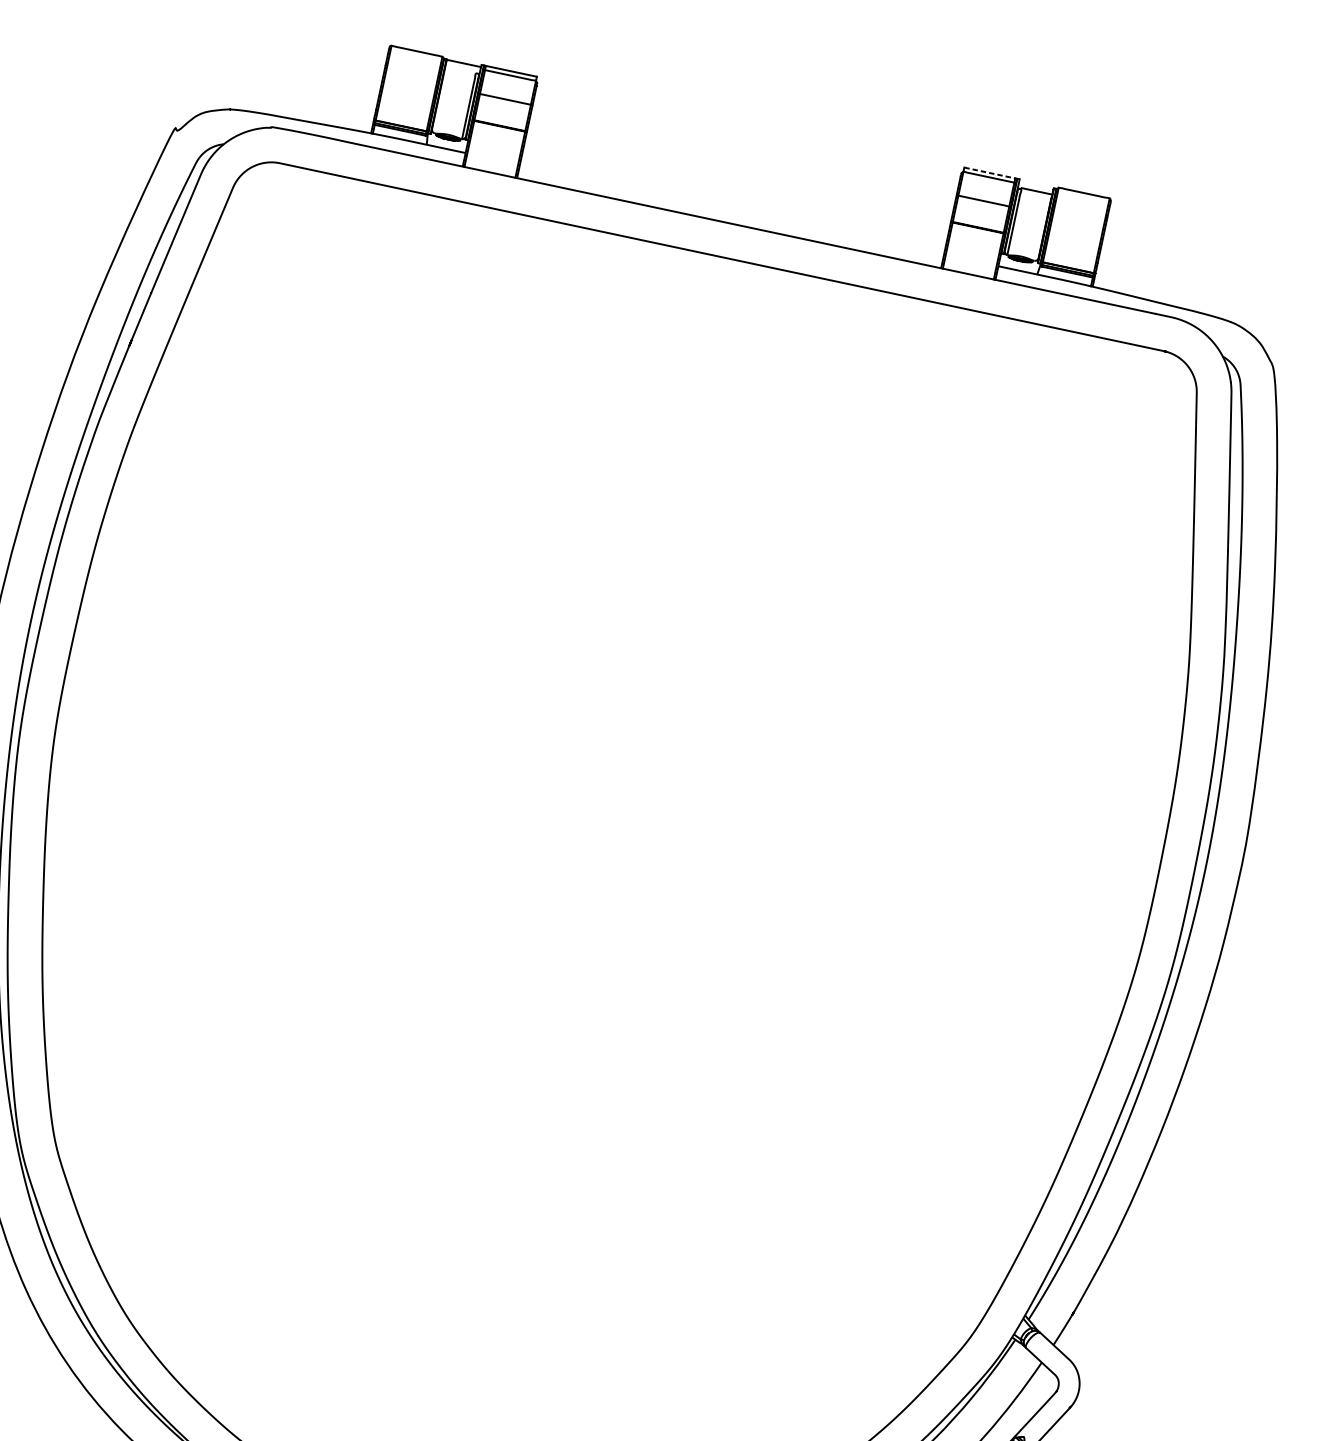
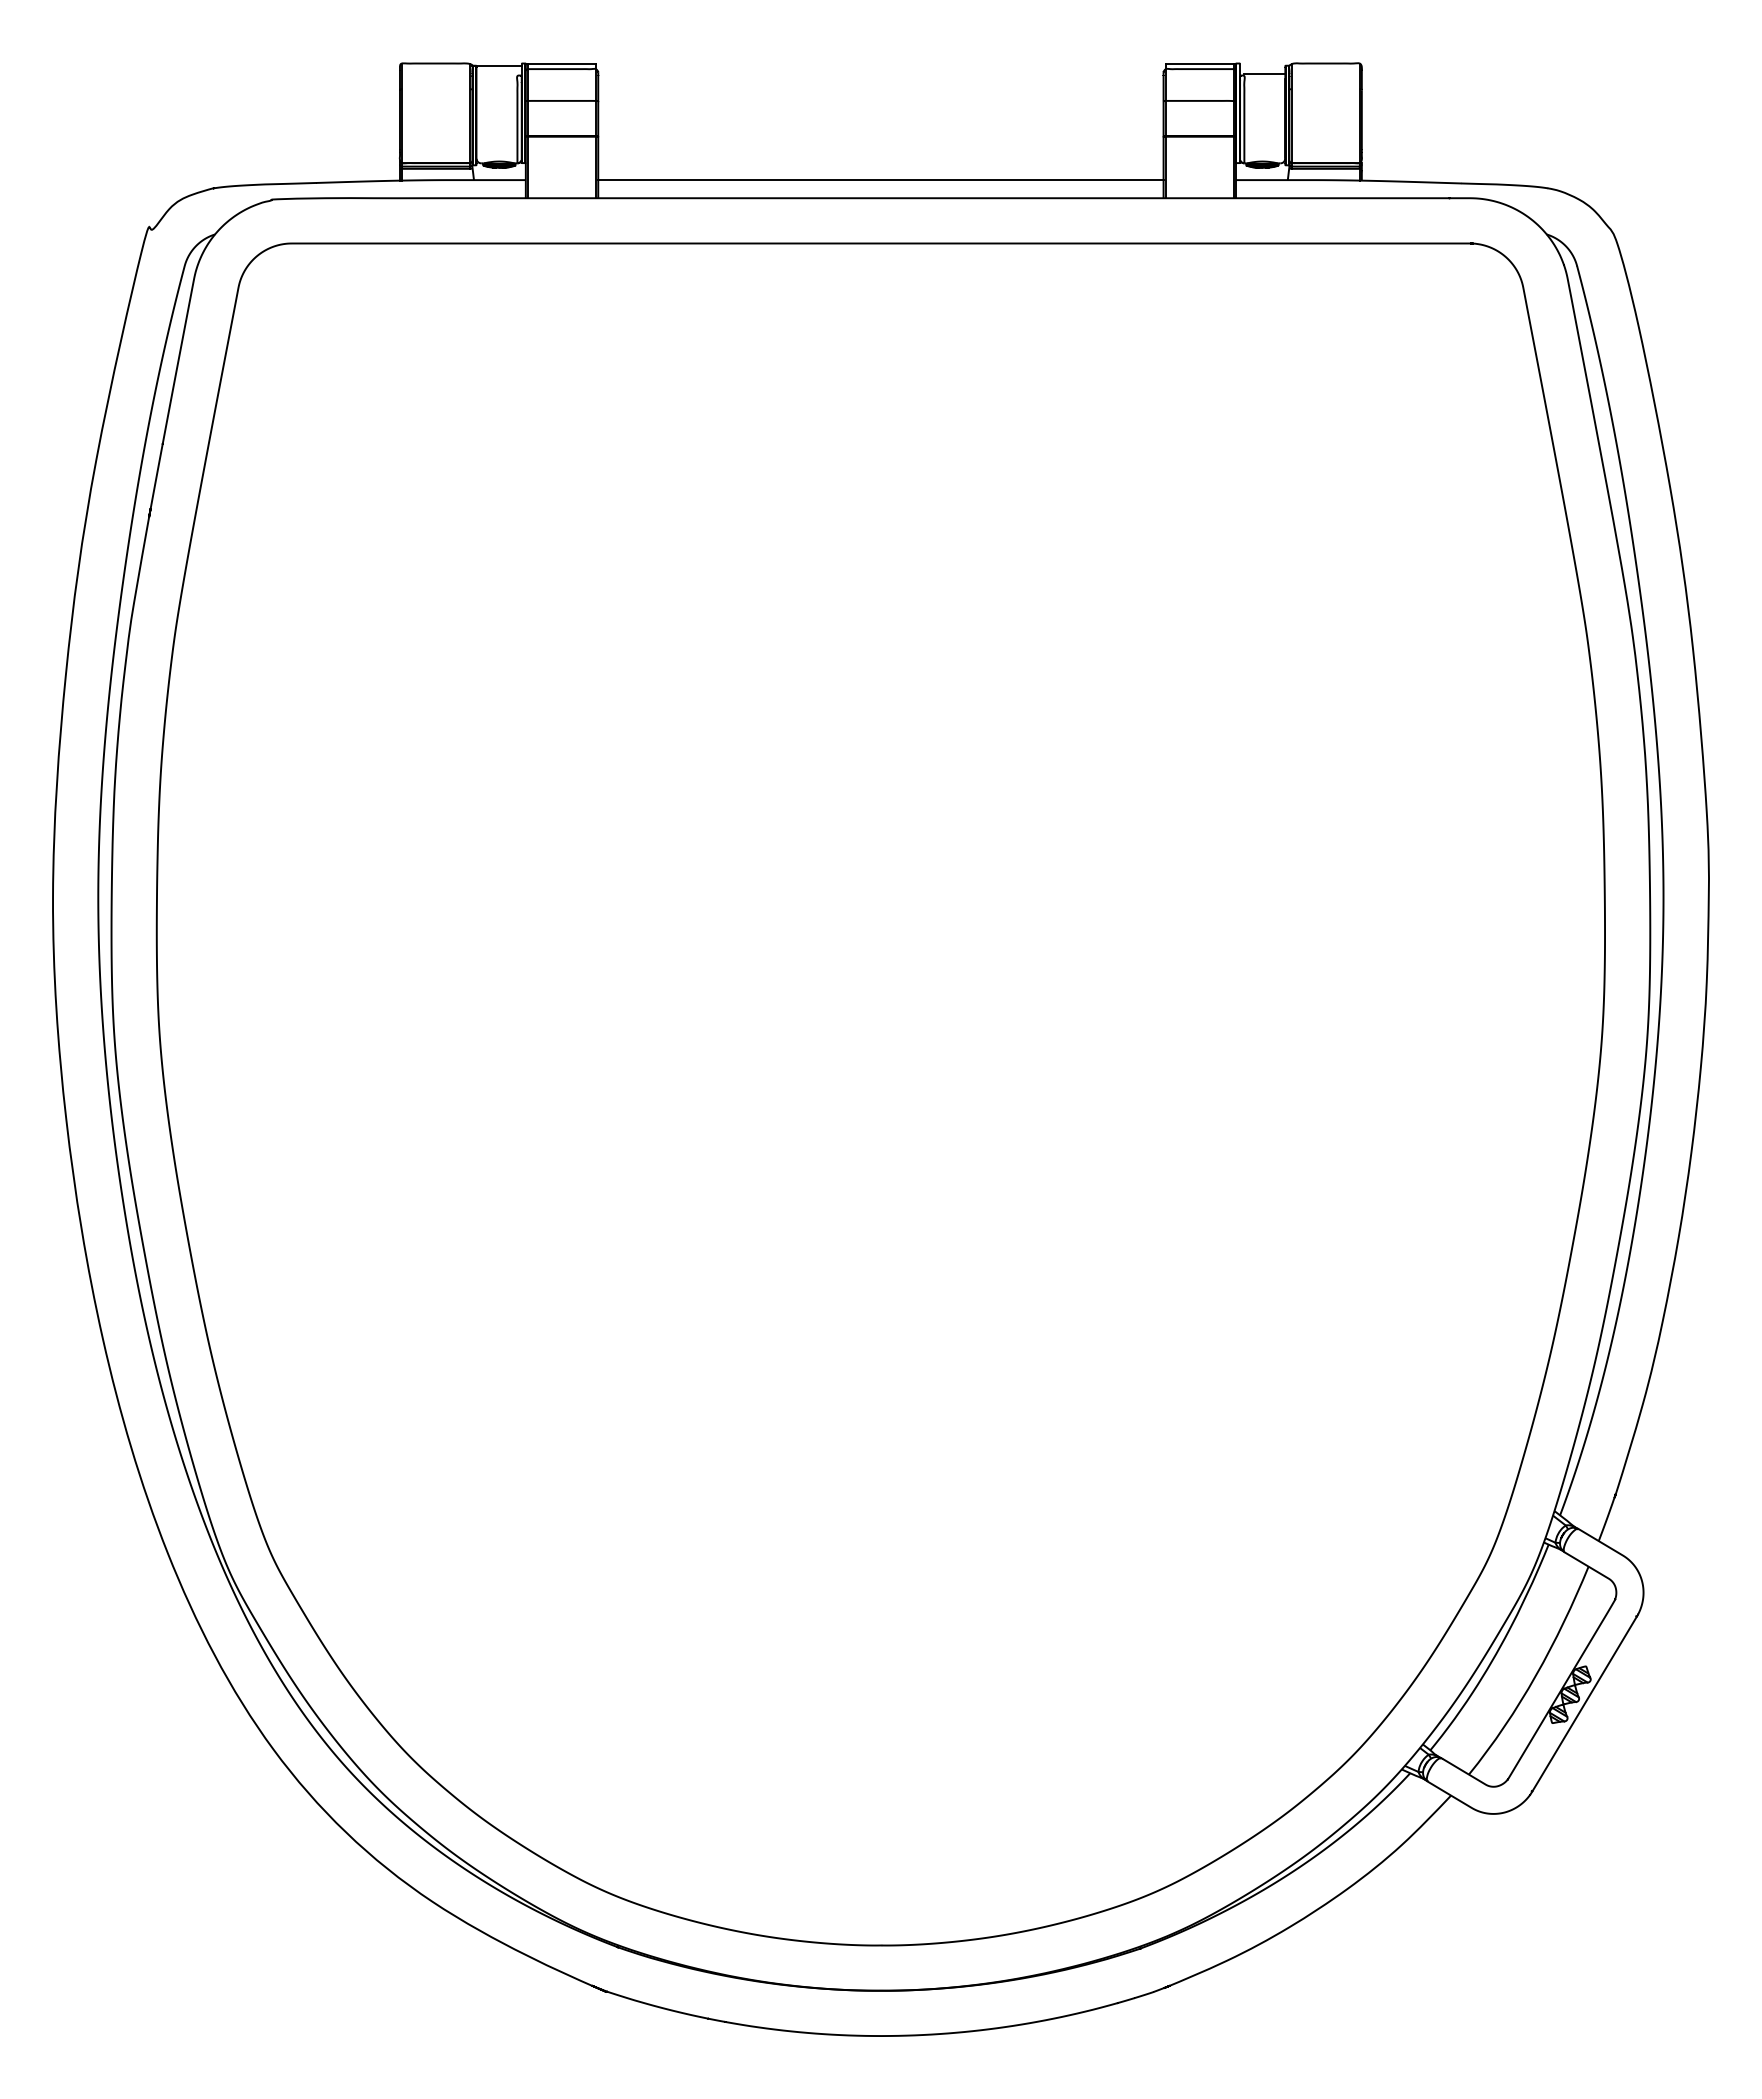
line: (991, 173) -> (1201, 63), dashed -> solid
line: (731, 209) -> (880, 180), added

